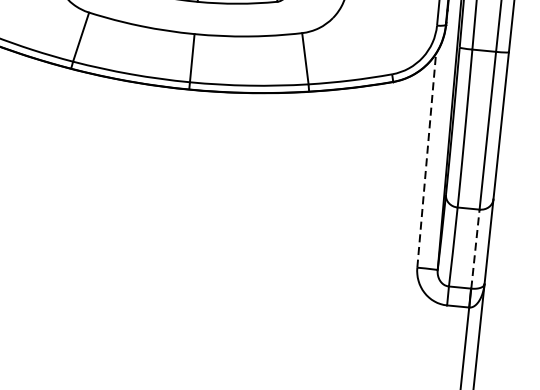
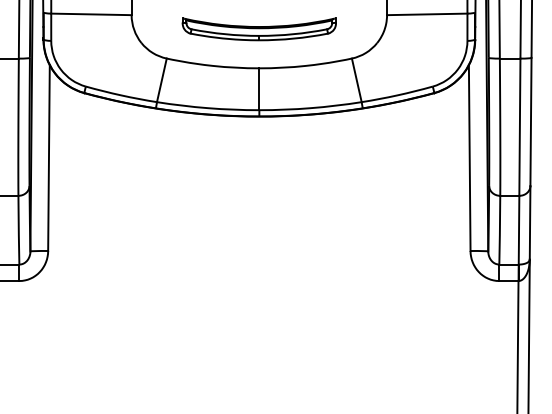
line: (426, 161) -> (469, 158), dashed -> solid
line: (476, 248) -> (519, 229), dashed -> solid

